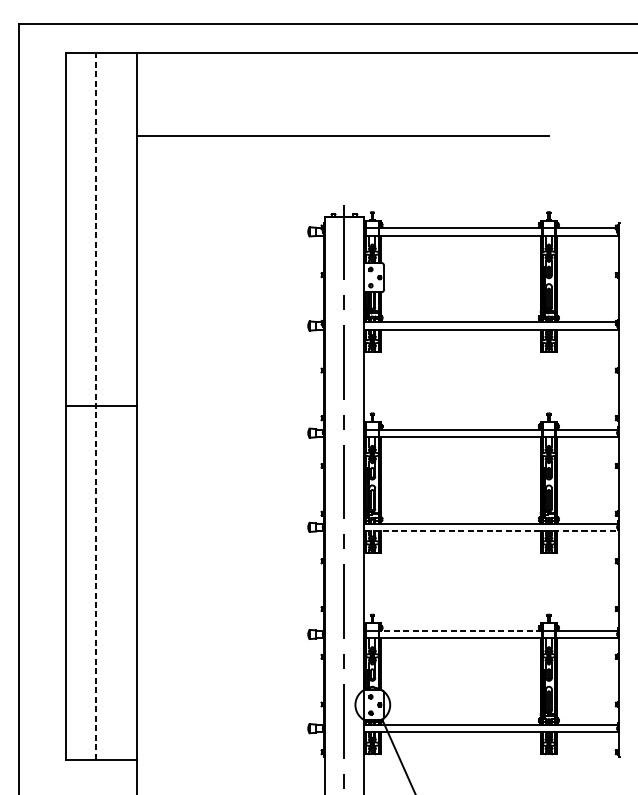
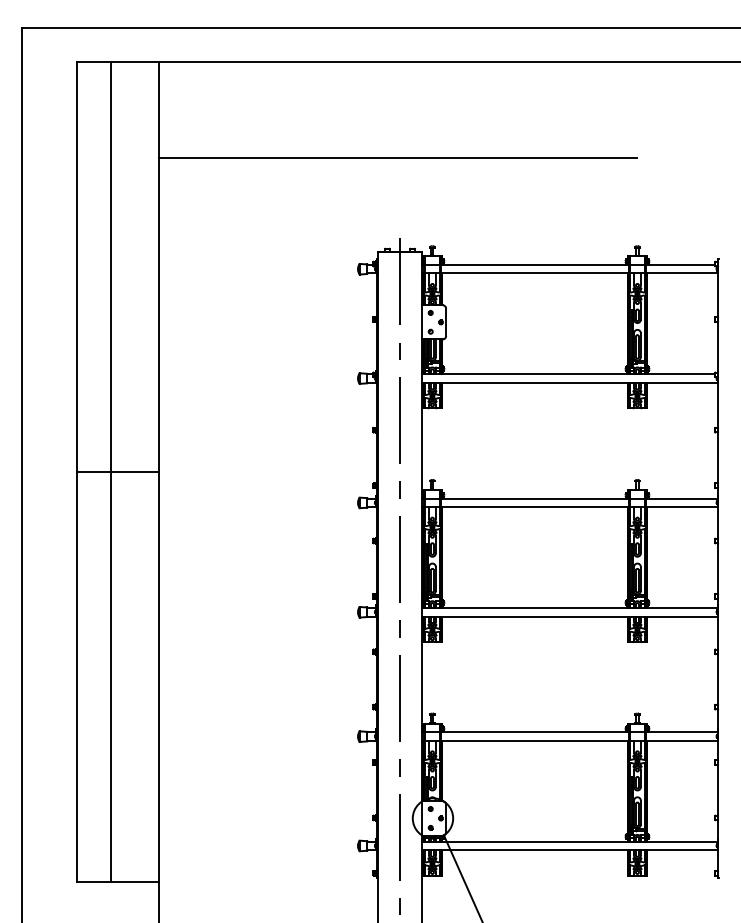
line: (95, 406) -> (111, 471), dashed -> solid
line: (491, 531) -> (570, 616), dashed -> solid
line: (460, 630) -> (534, 732), dashed -> solid

